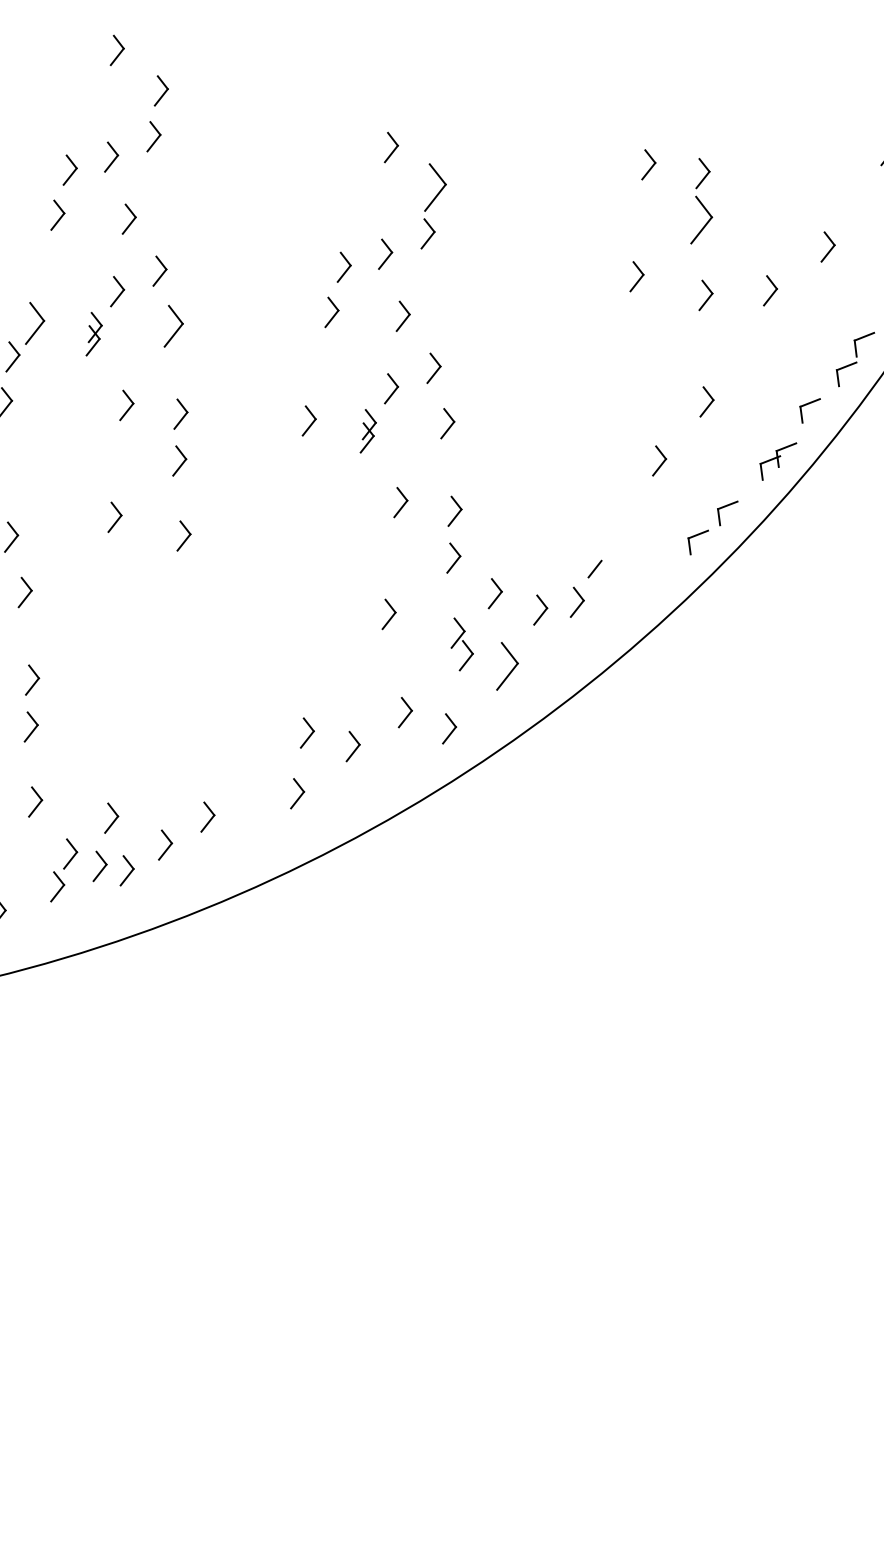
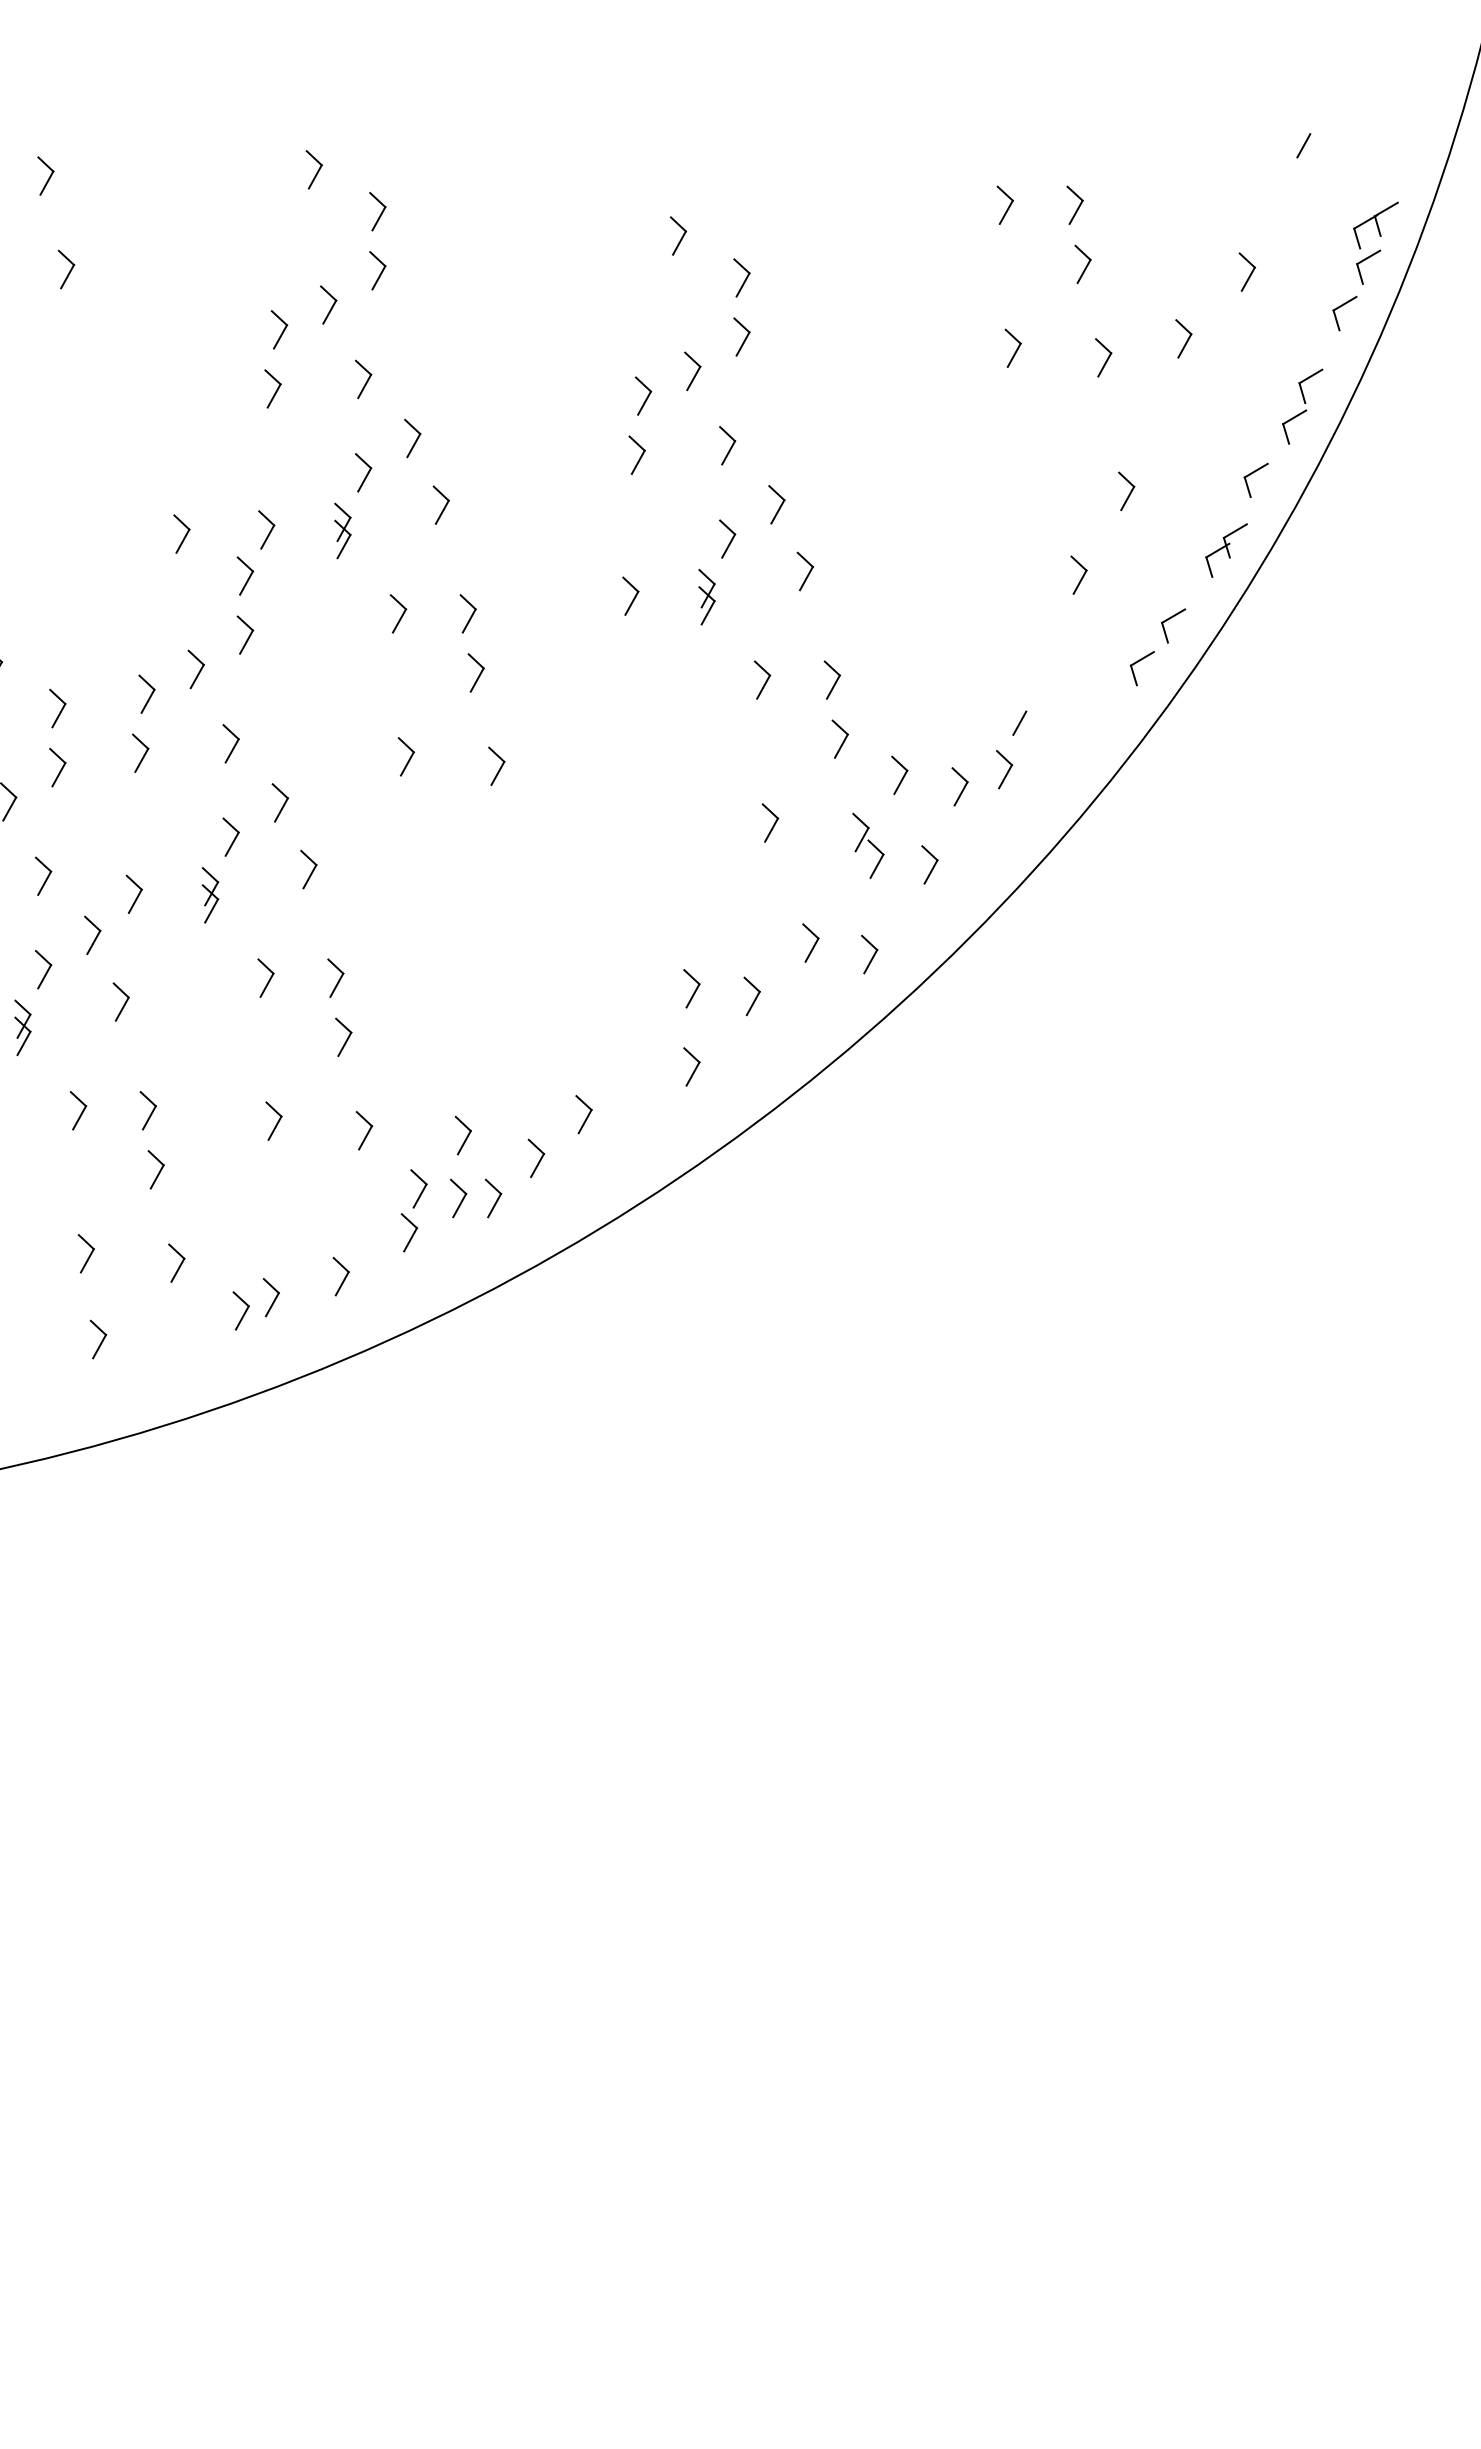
part: (435, 188) -> (741, 277), size x0.62
part: (701, 220) -> (1082, 263), size x0.62
part: (35, 324) -> (266, 529), size x0.71
part: (173, 326) -> (440, 504), size x0.71
part: (507, 667) -> (929, 864), size x0.62

